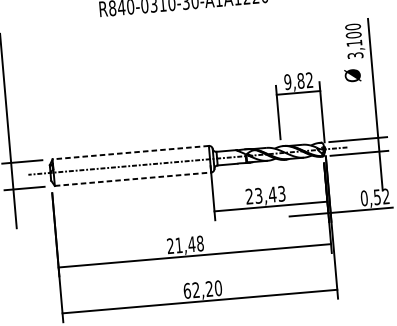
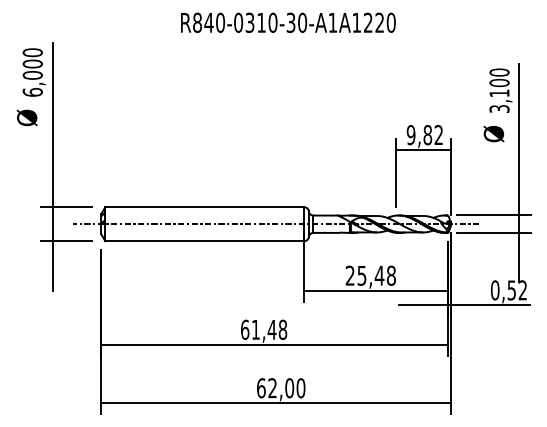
line: (130, 152) -> (204, 207), dashed -> solid
line: (132, 179) -> (204, 241), dashed -> solid
text: (270, 194) -> (376, 275), 23,43 -> 25,48
text: (170, 245) -> (245, 329), 21,48 -> 61,48
text: (209, 289) -> (289, 388), 62,20 -> 62,00

